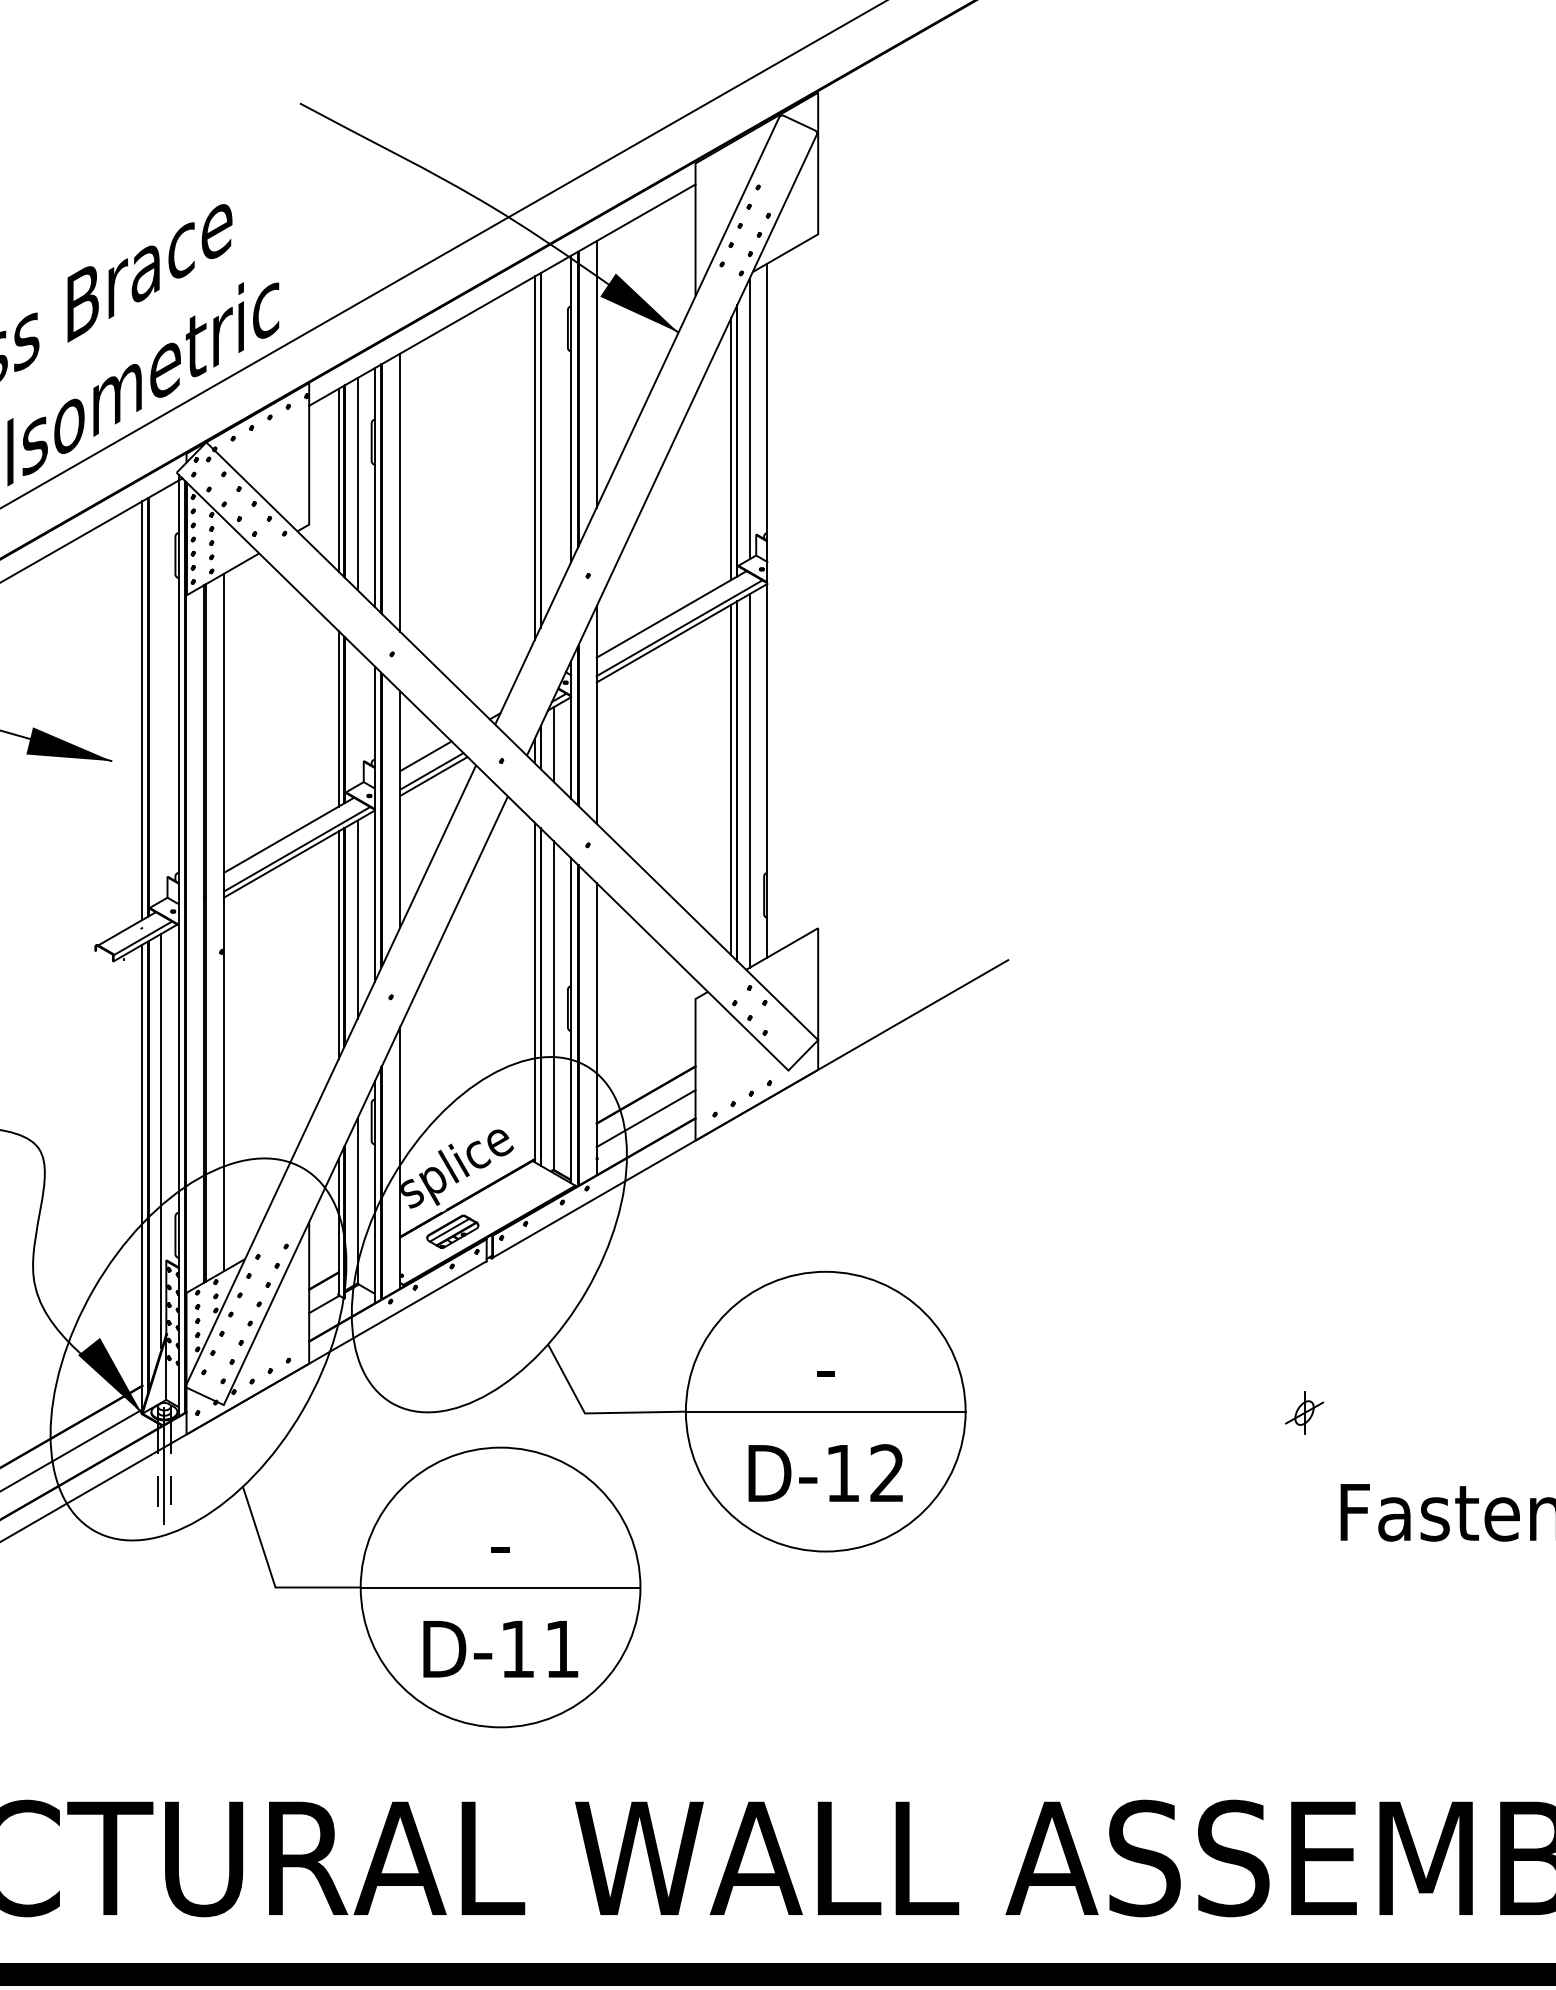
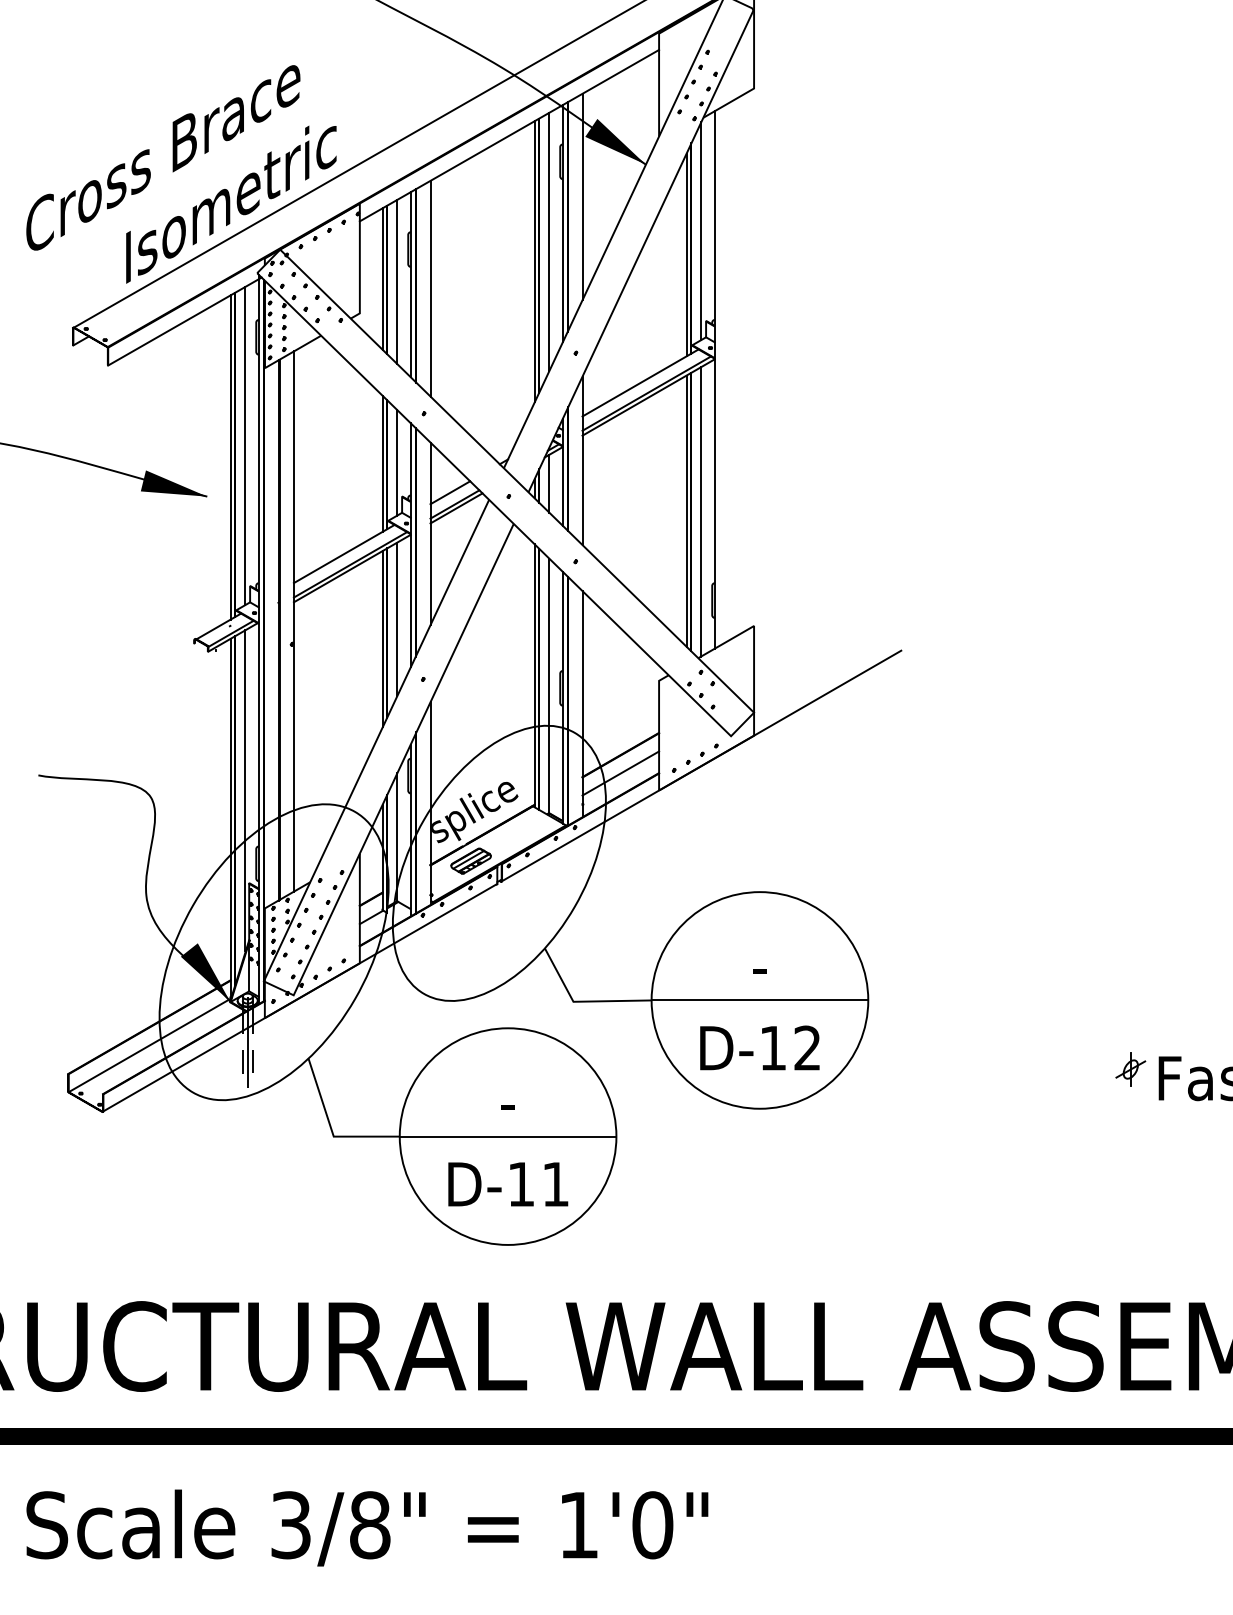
line: (554, 431) -> (549, 241), added
line: (161, 696) -> (245, 446), added
line: (357, 717) -> (397, 462), added
part: (1304, 1413) -> (1130, 1069), moved

